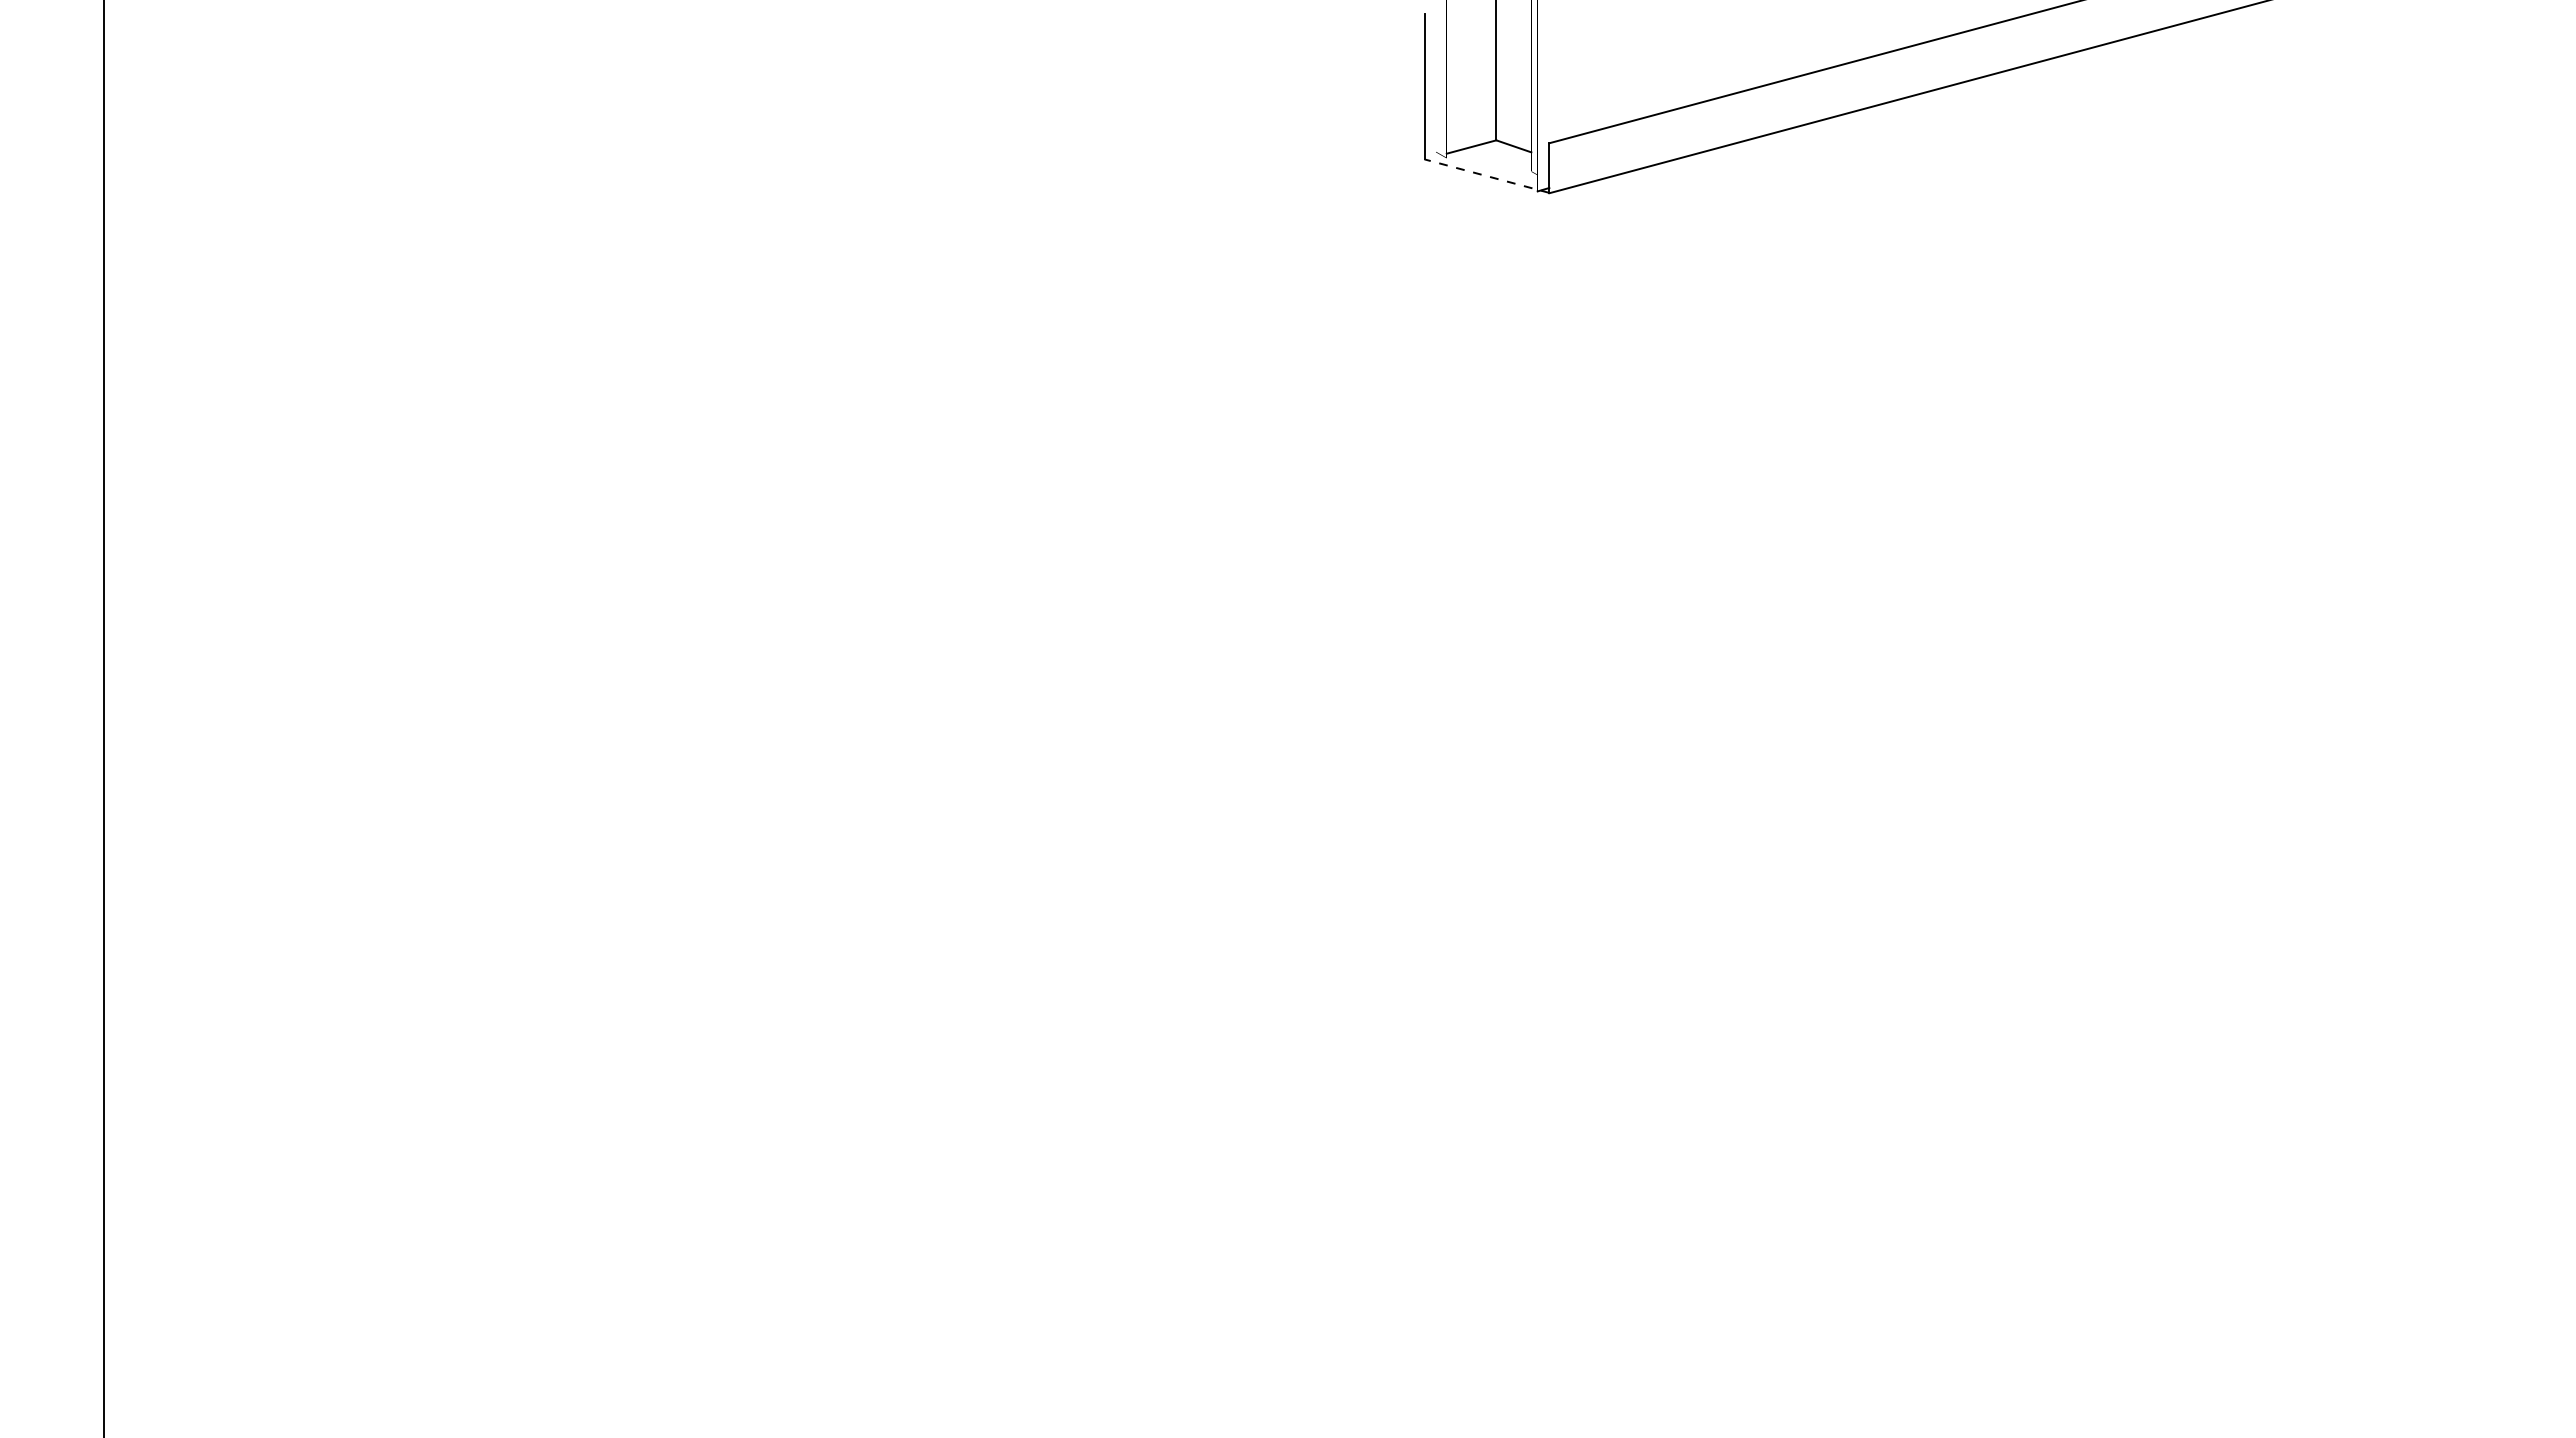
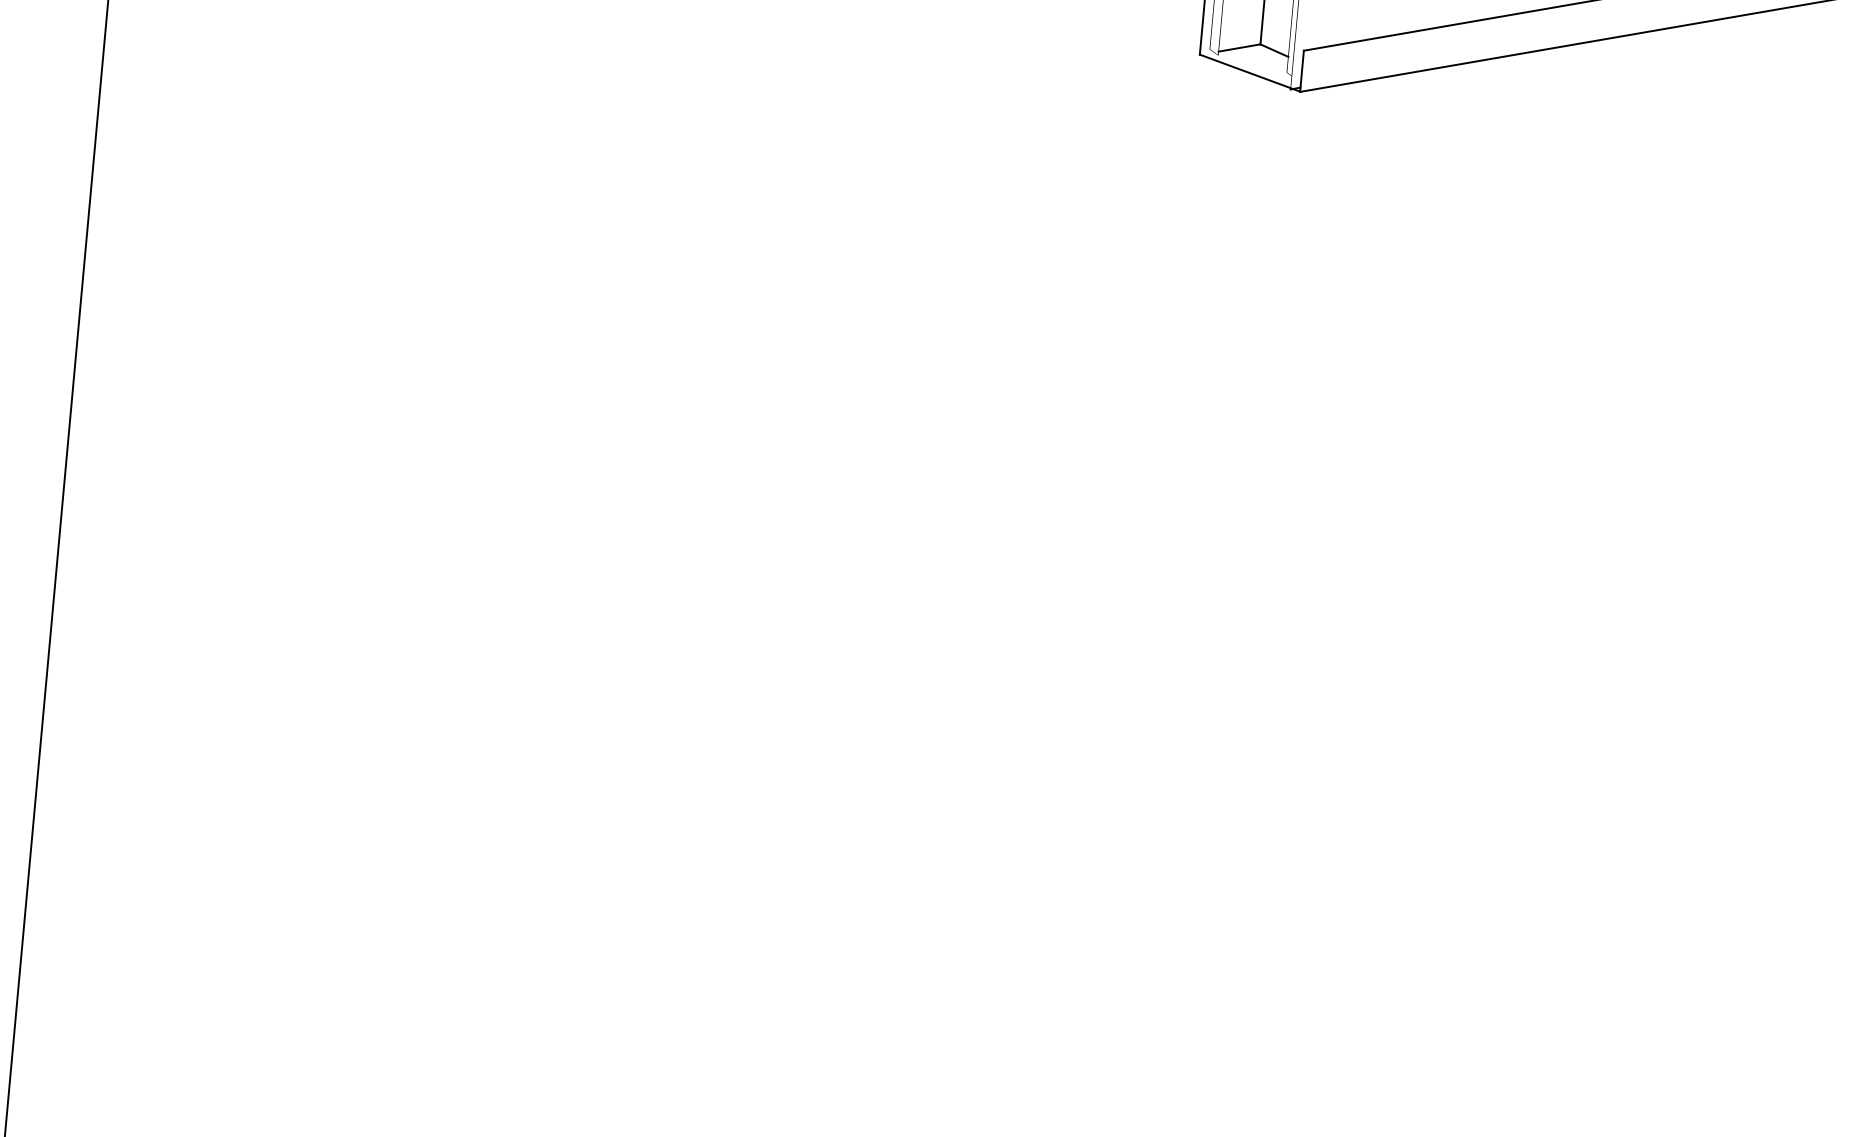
line: (1486, 176) -> (1249, 73), dashed -> solid

